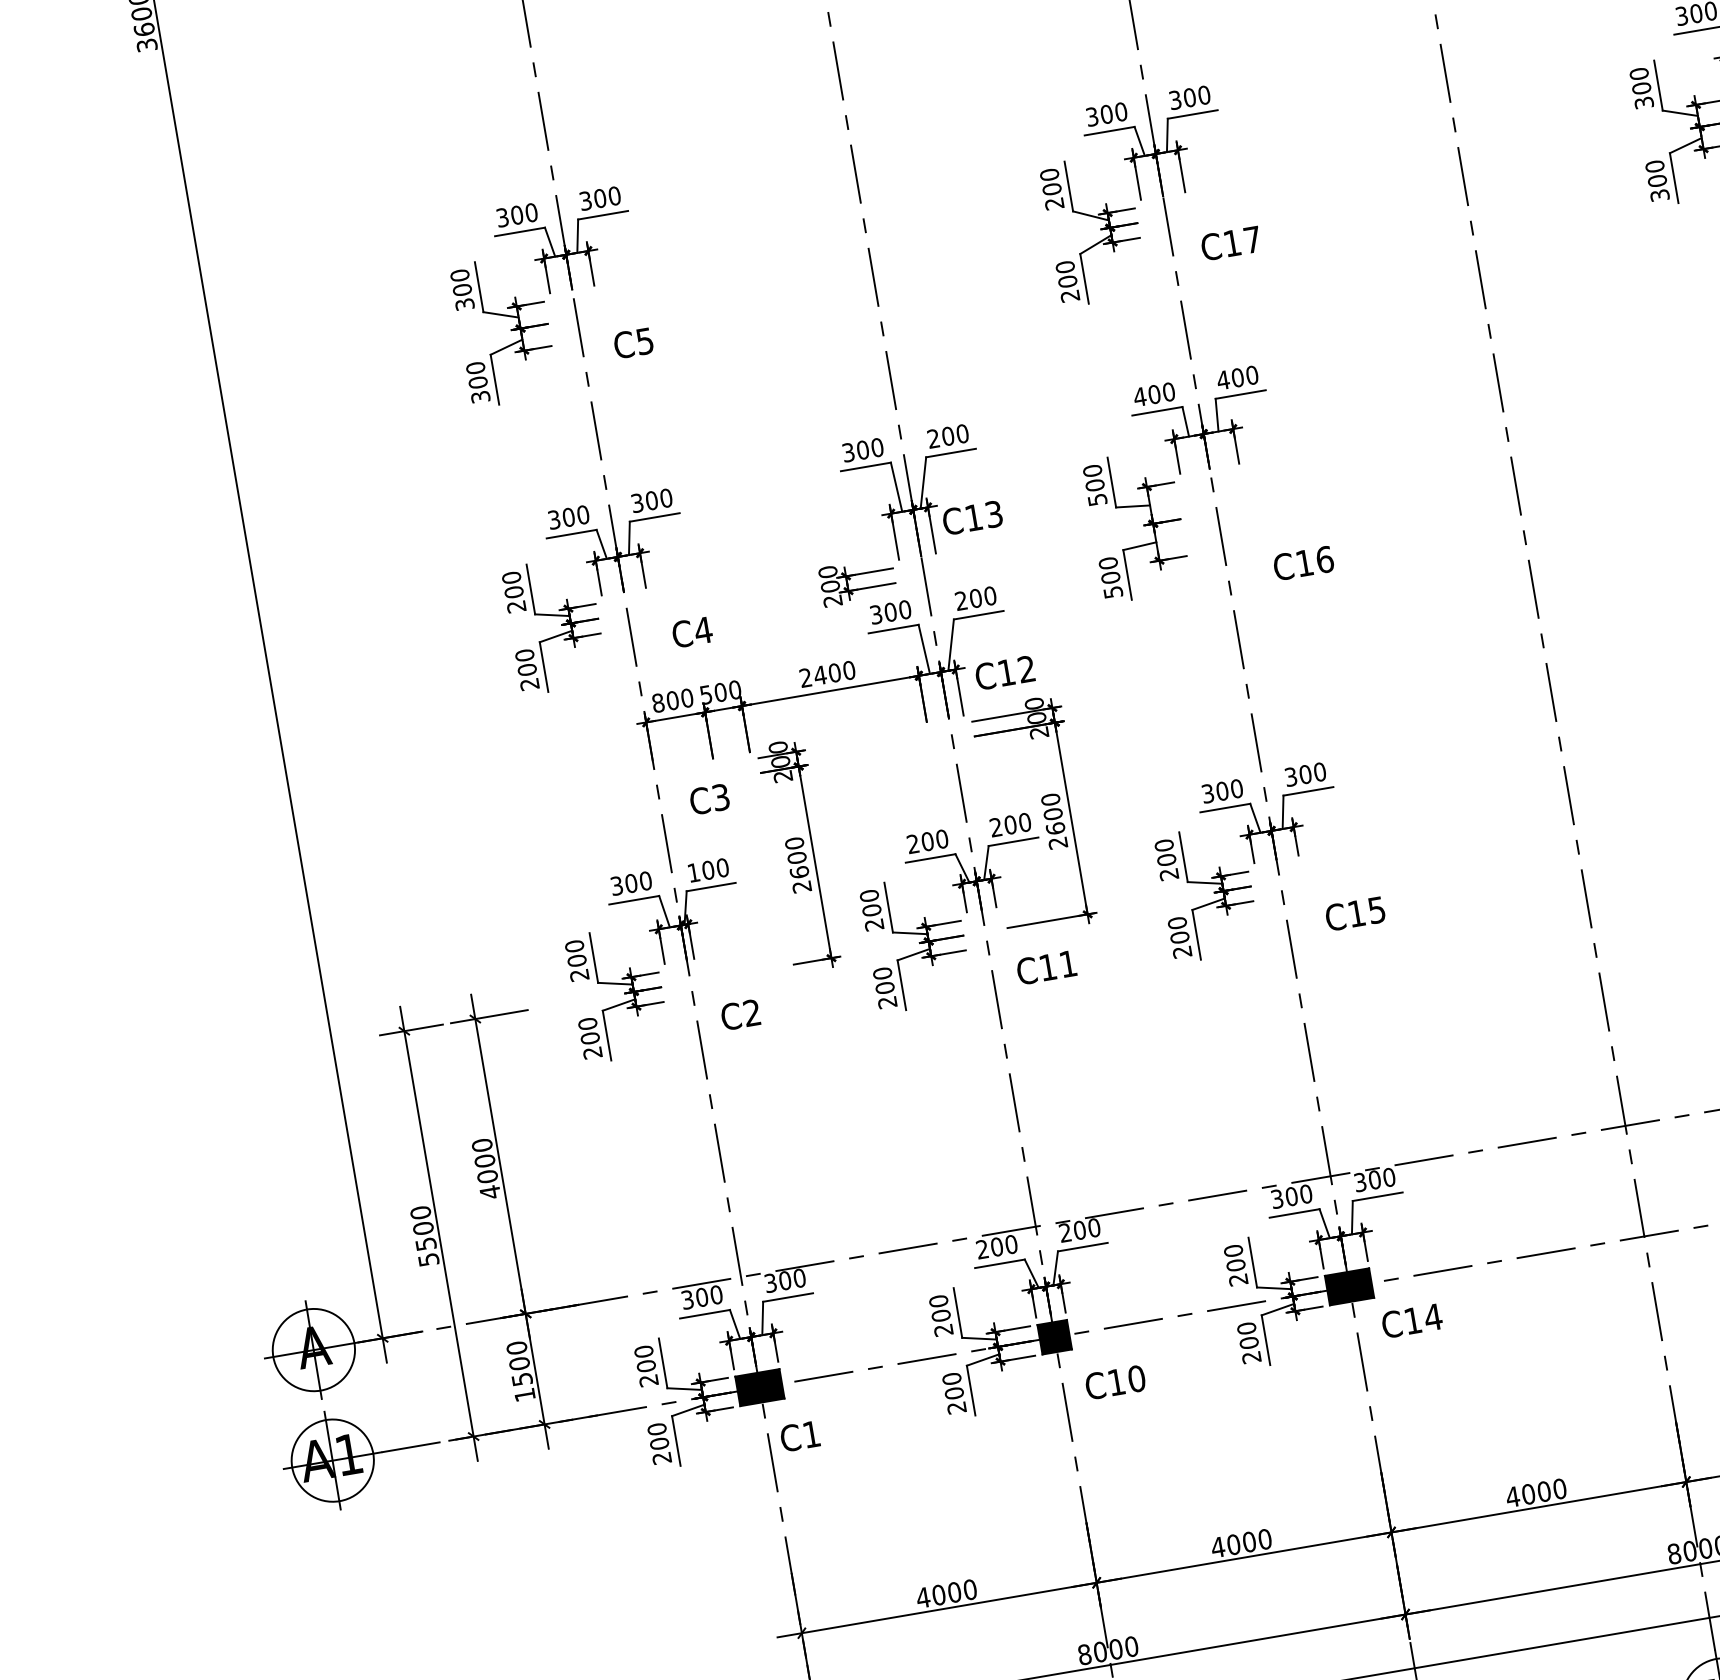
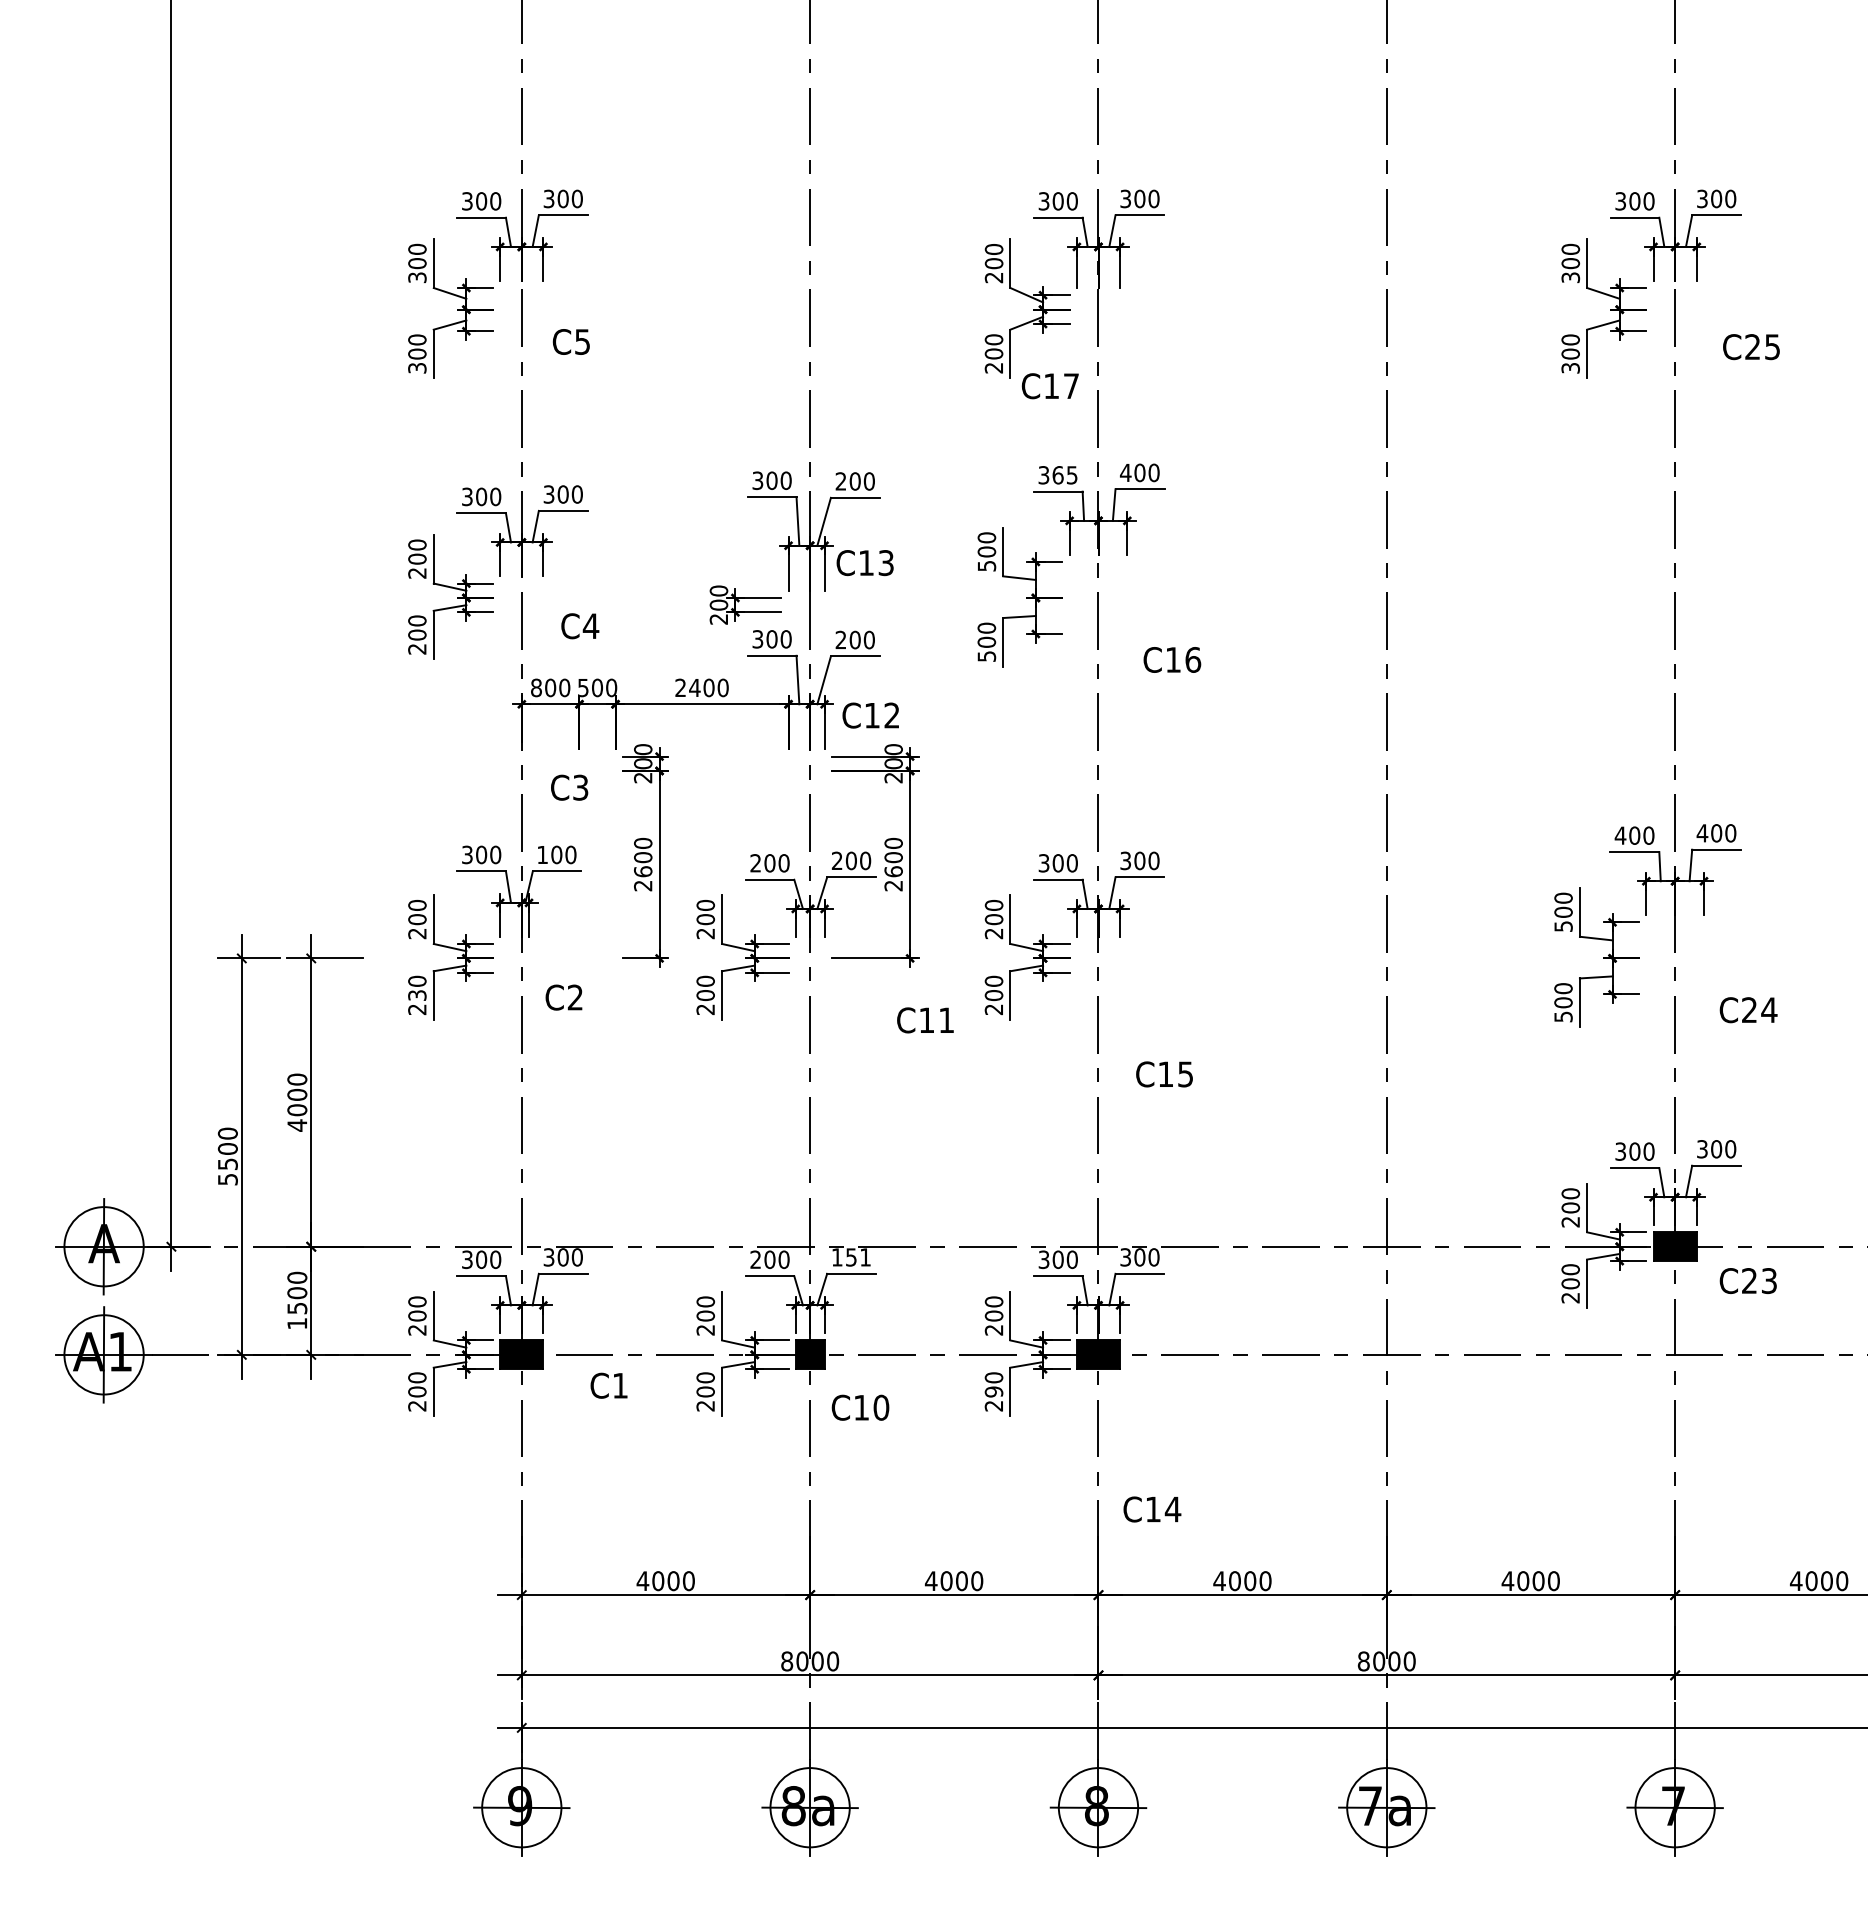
text: (1230, 243) -> (1049, 386), moved
text: (1153, 394) -> (1057, 475), 400 -> 365
text: (1355, 913) -> (1164, 1074), moved
text: (1046, 967) -> (925, 1020), moved
text: (590, 1038) -> (417, 995), 200 -> 230
text: (1079, 1230) -> (851, 1257), 200 -> 151
text: (1412, 1320) -> (1152, 1509), moved
text: (1249, 1342) -> (994, 1391), 200 -> 290
text: (799, 1436) -> (608, 1385), moved

